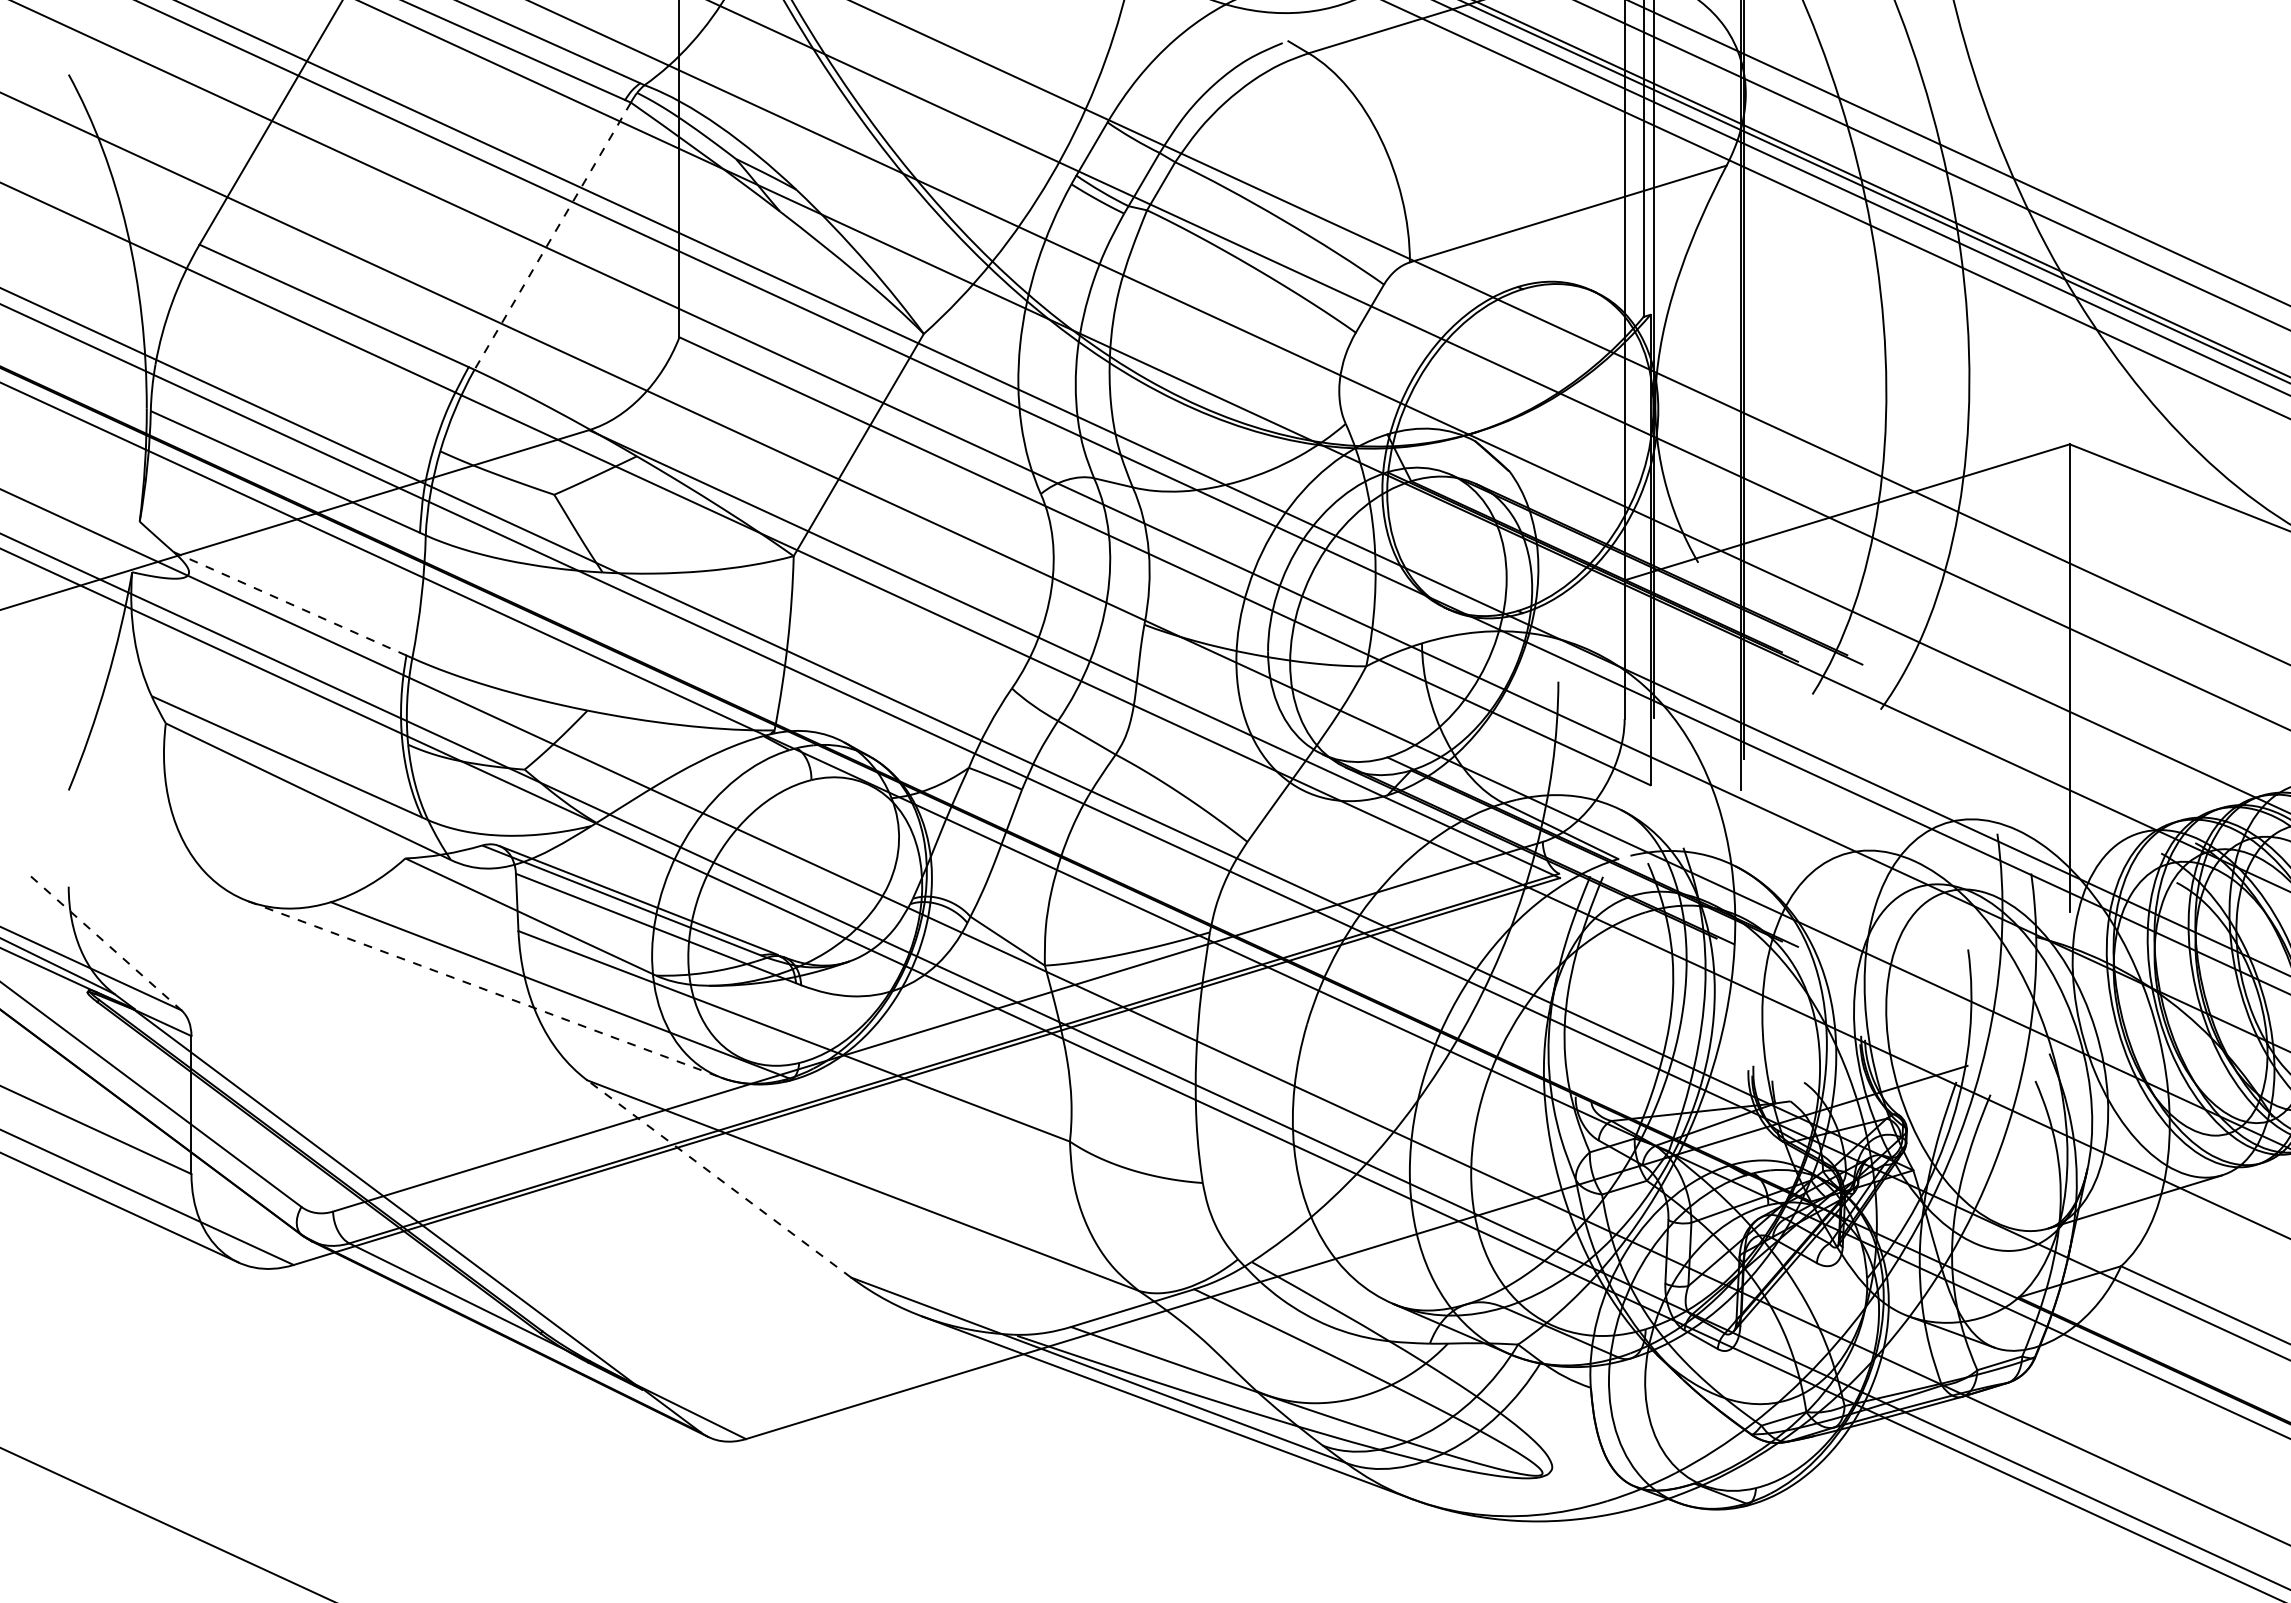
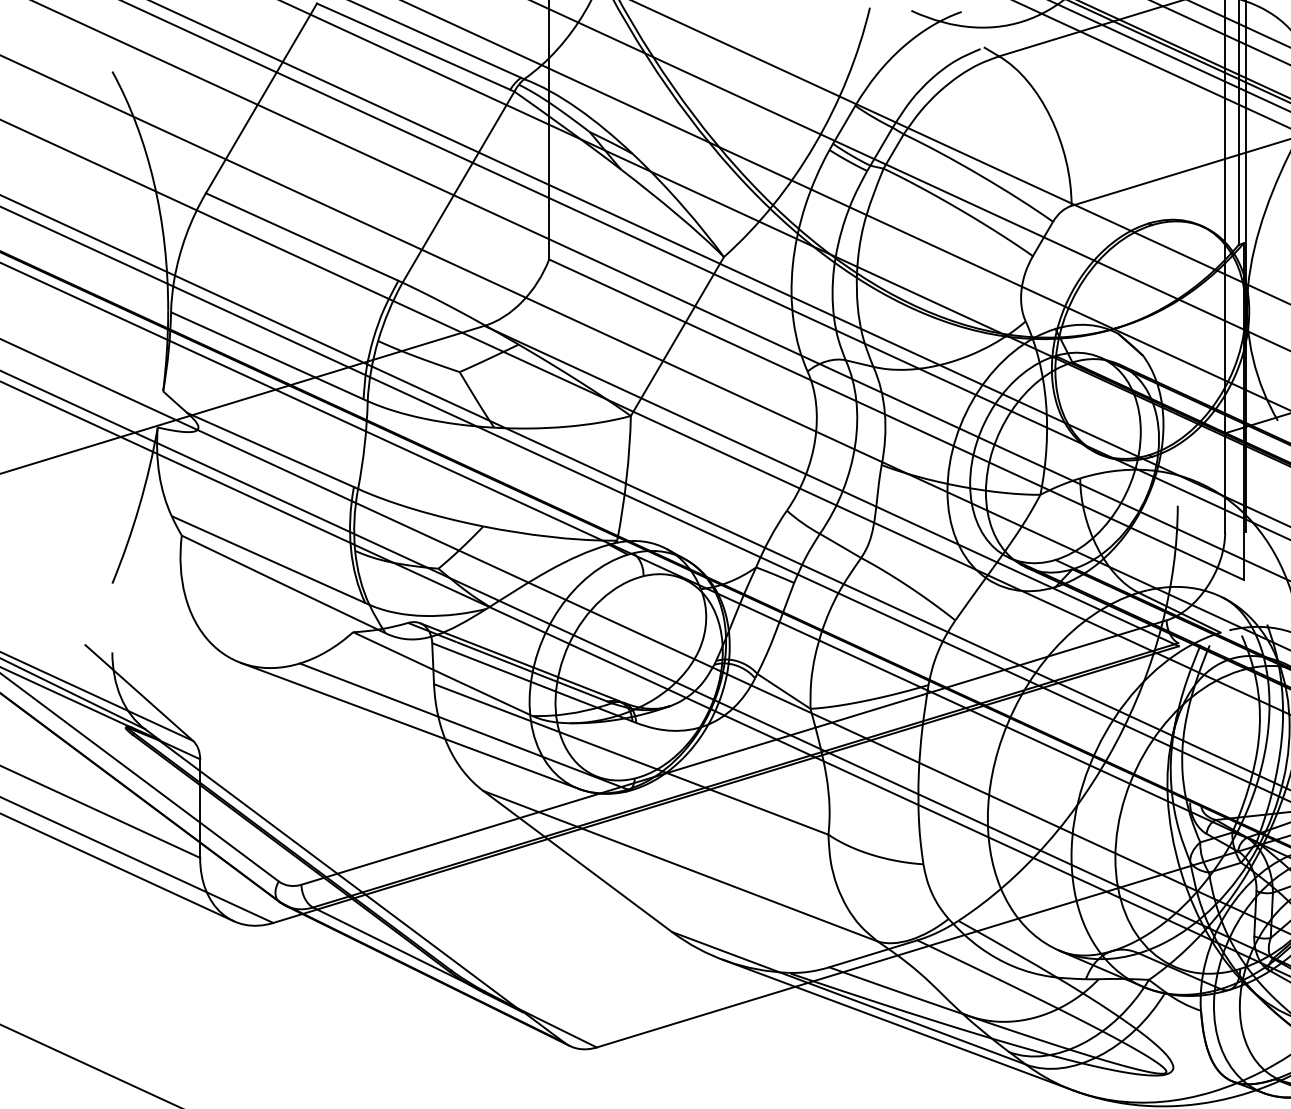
line: (552, 236) -> (458, 187), dashed -> solid
line: (290, 603) -> (270, 449), dashed -> solid
line: (106, 943) -> (139, 693), dashed -> solid
line: (485, 989) -> (410, 725), dashed -> solid
line: (719, 1178) -> (577, 861), dashed -> solid

